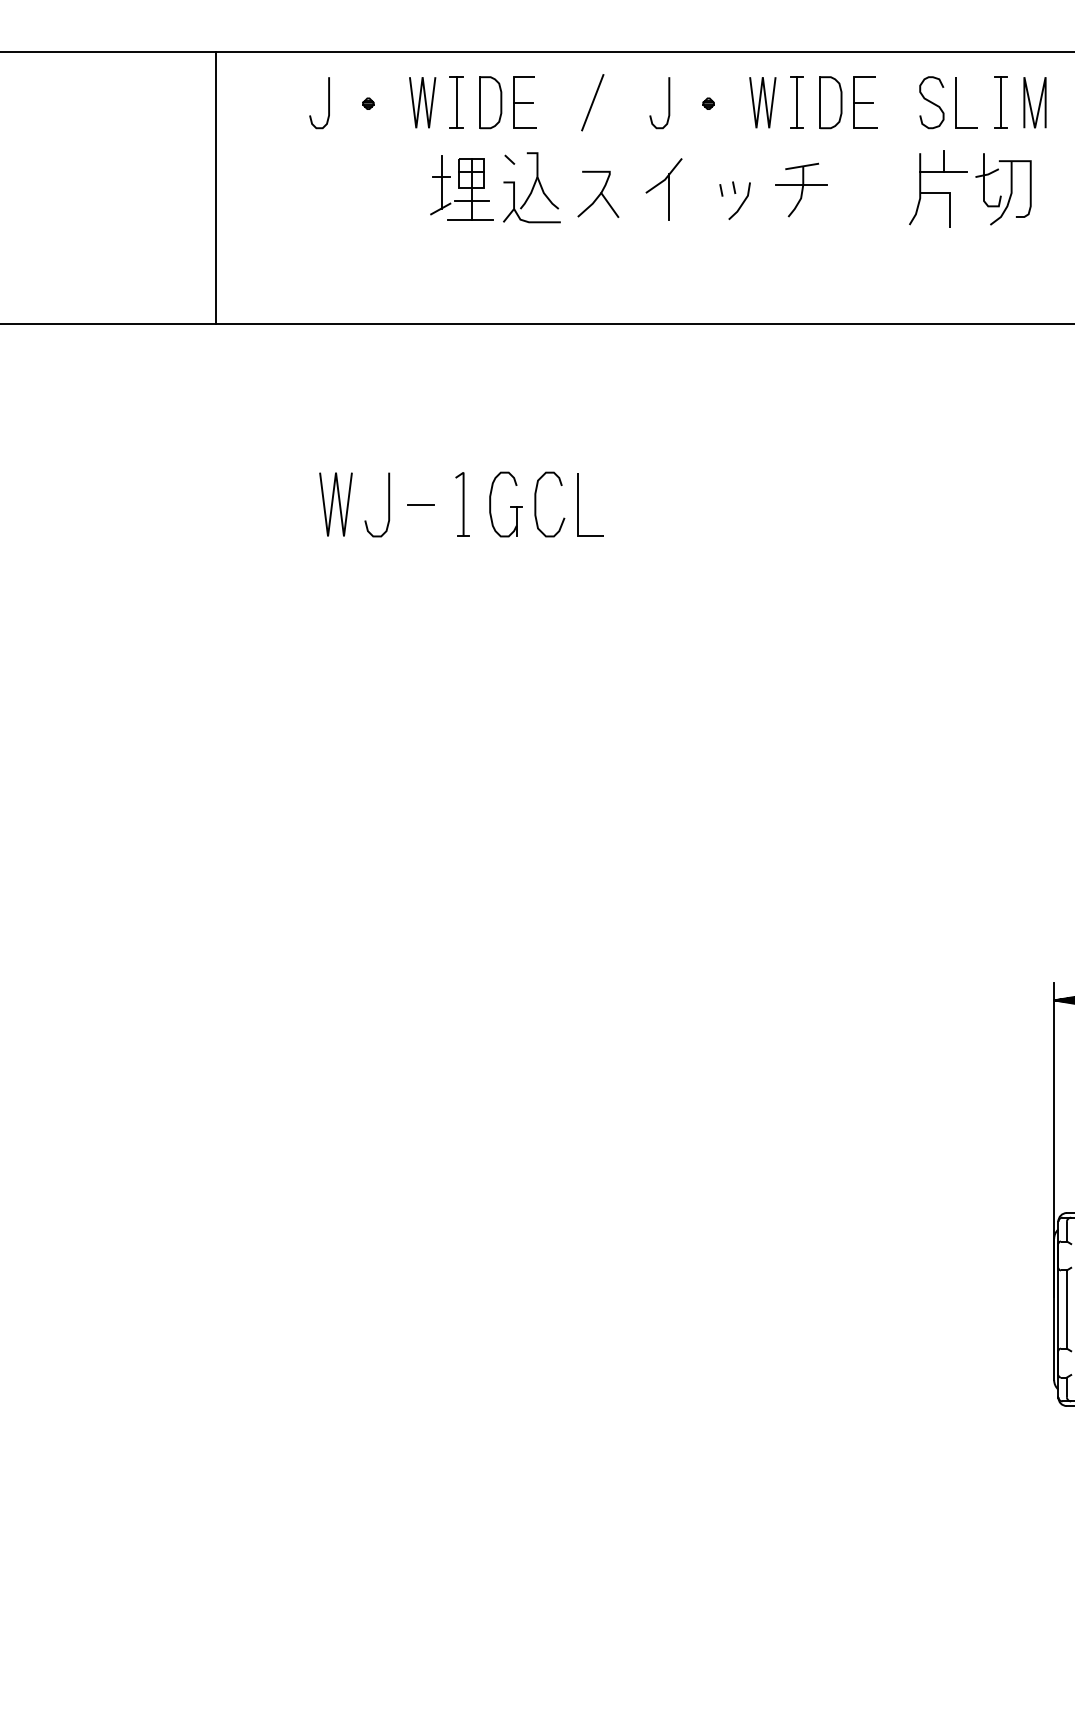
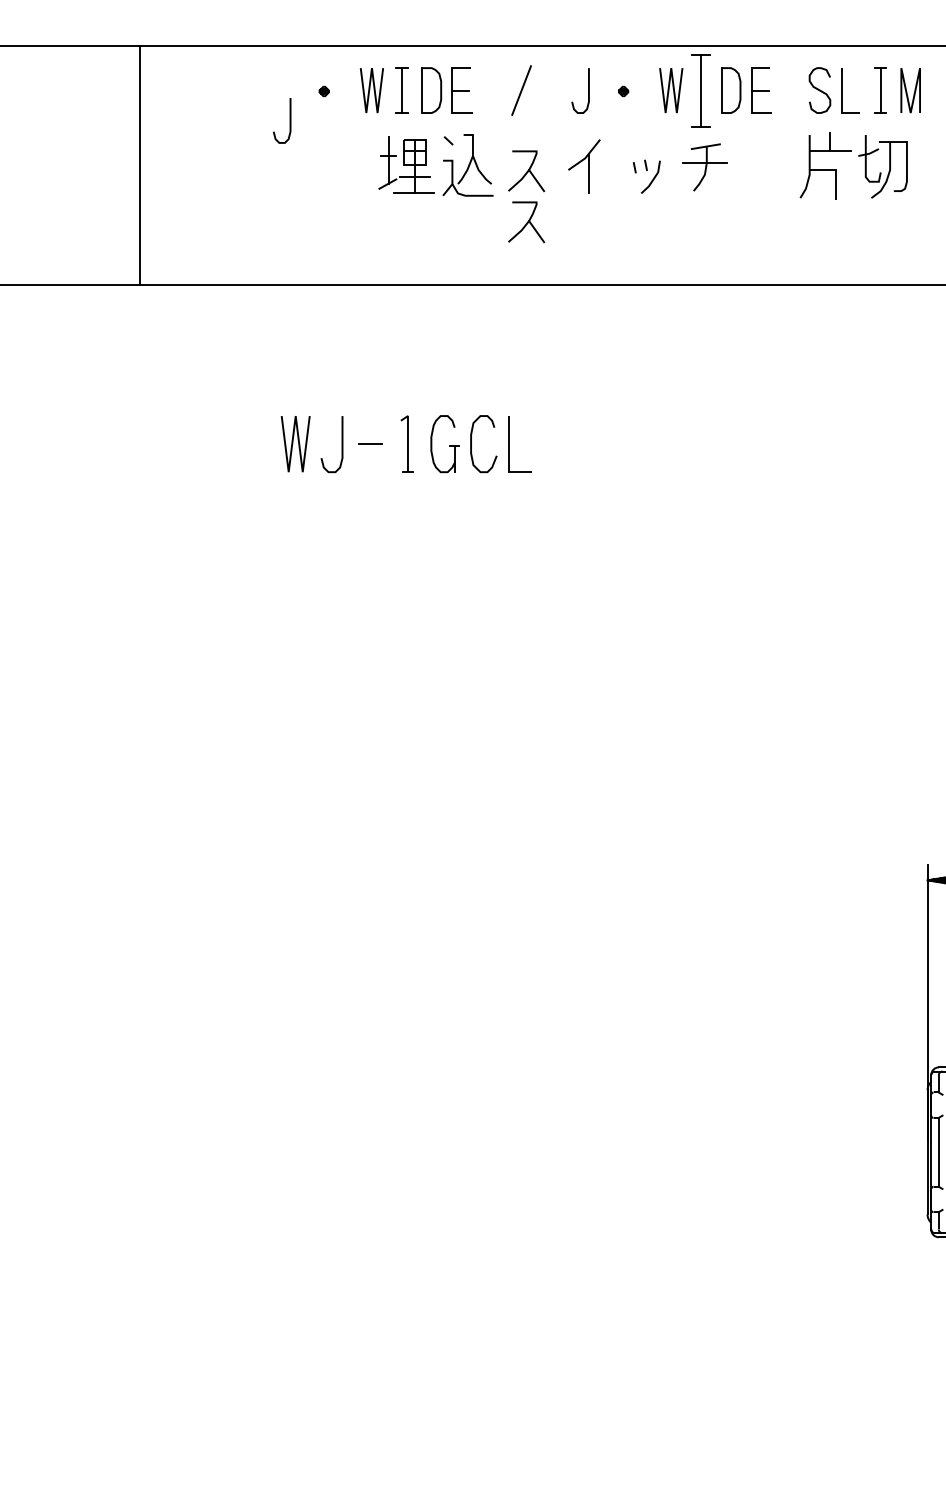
part: (796, 102) -> (700, 90), size x1.6
curve: (328, 103) -> (290, 121), moved
line: (216, 187) -> (140, 165), moved
part: (598, 251) -> (526, 221), added

